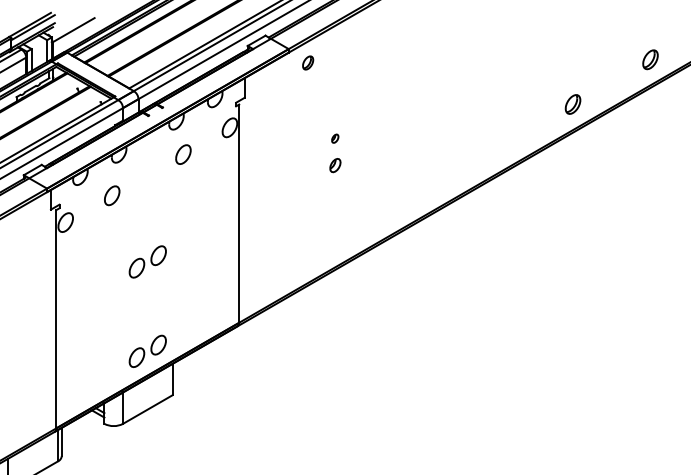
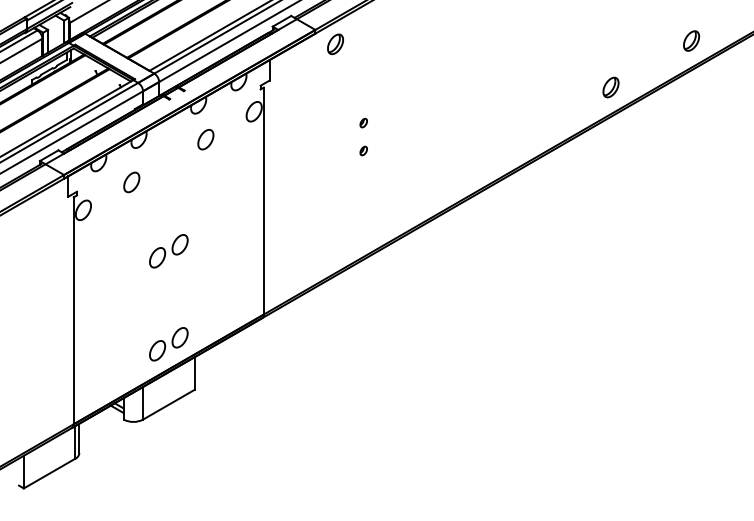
part: (308, 63) -> (335, 44), size x1.43
part: (335, 165) -> (363, 150), size x0.62

